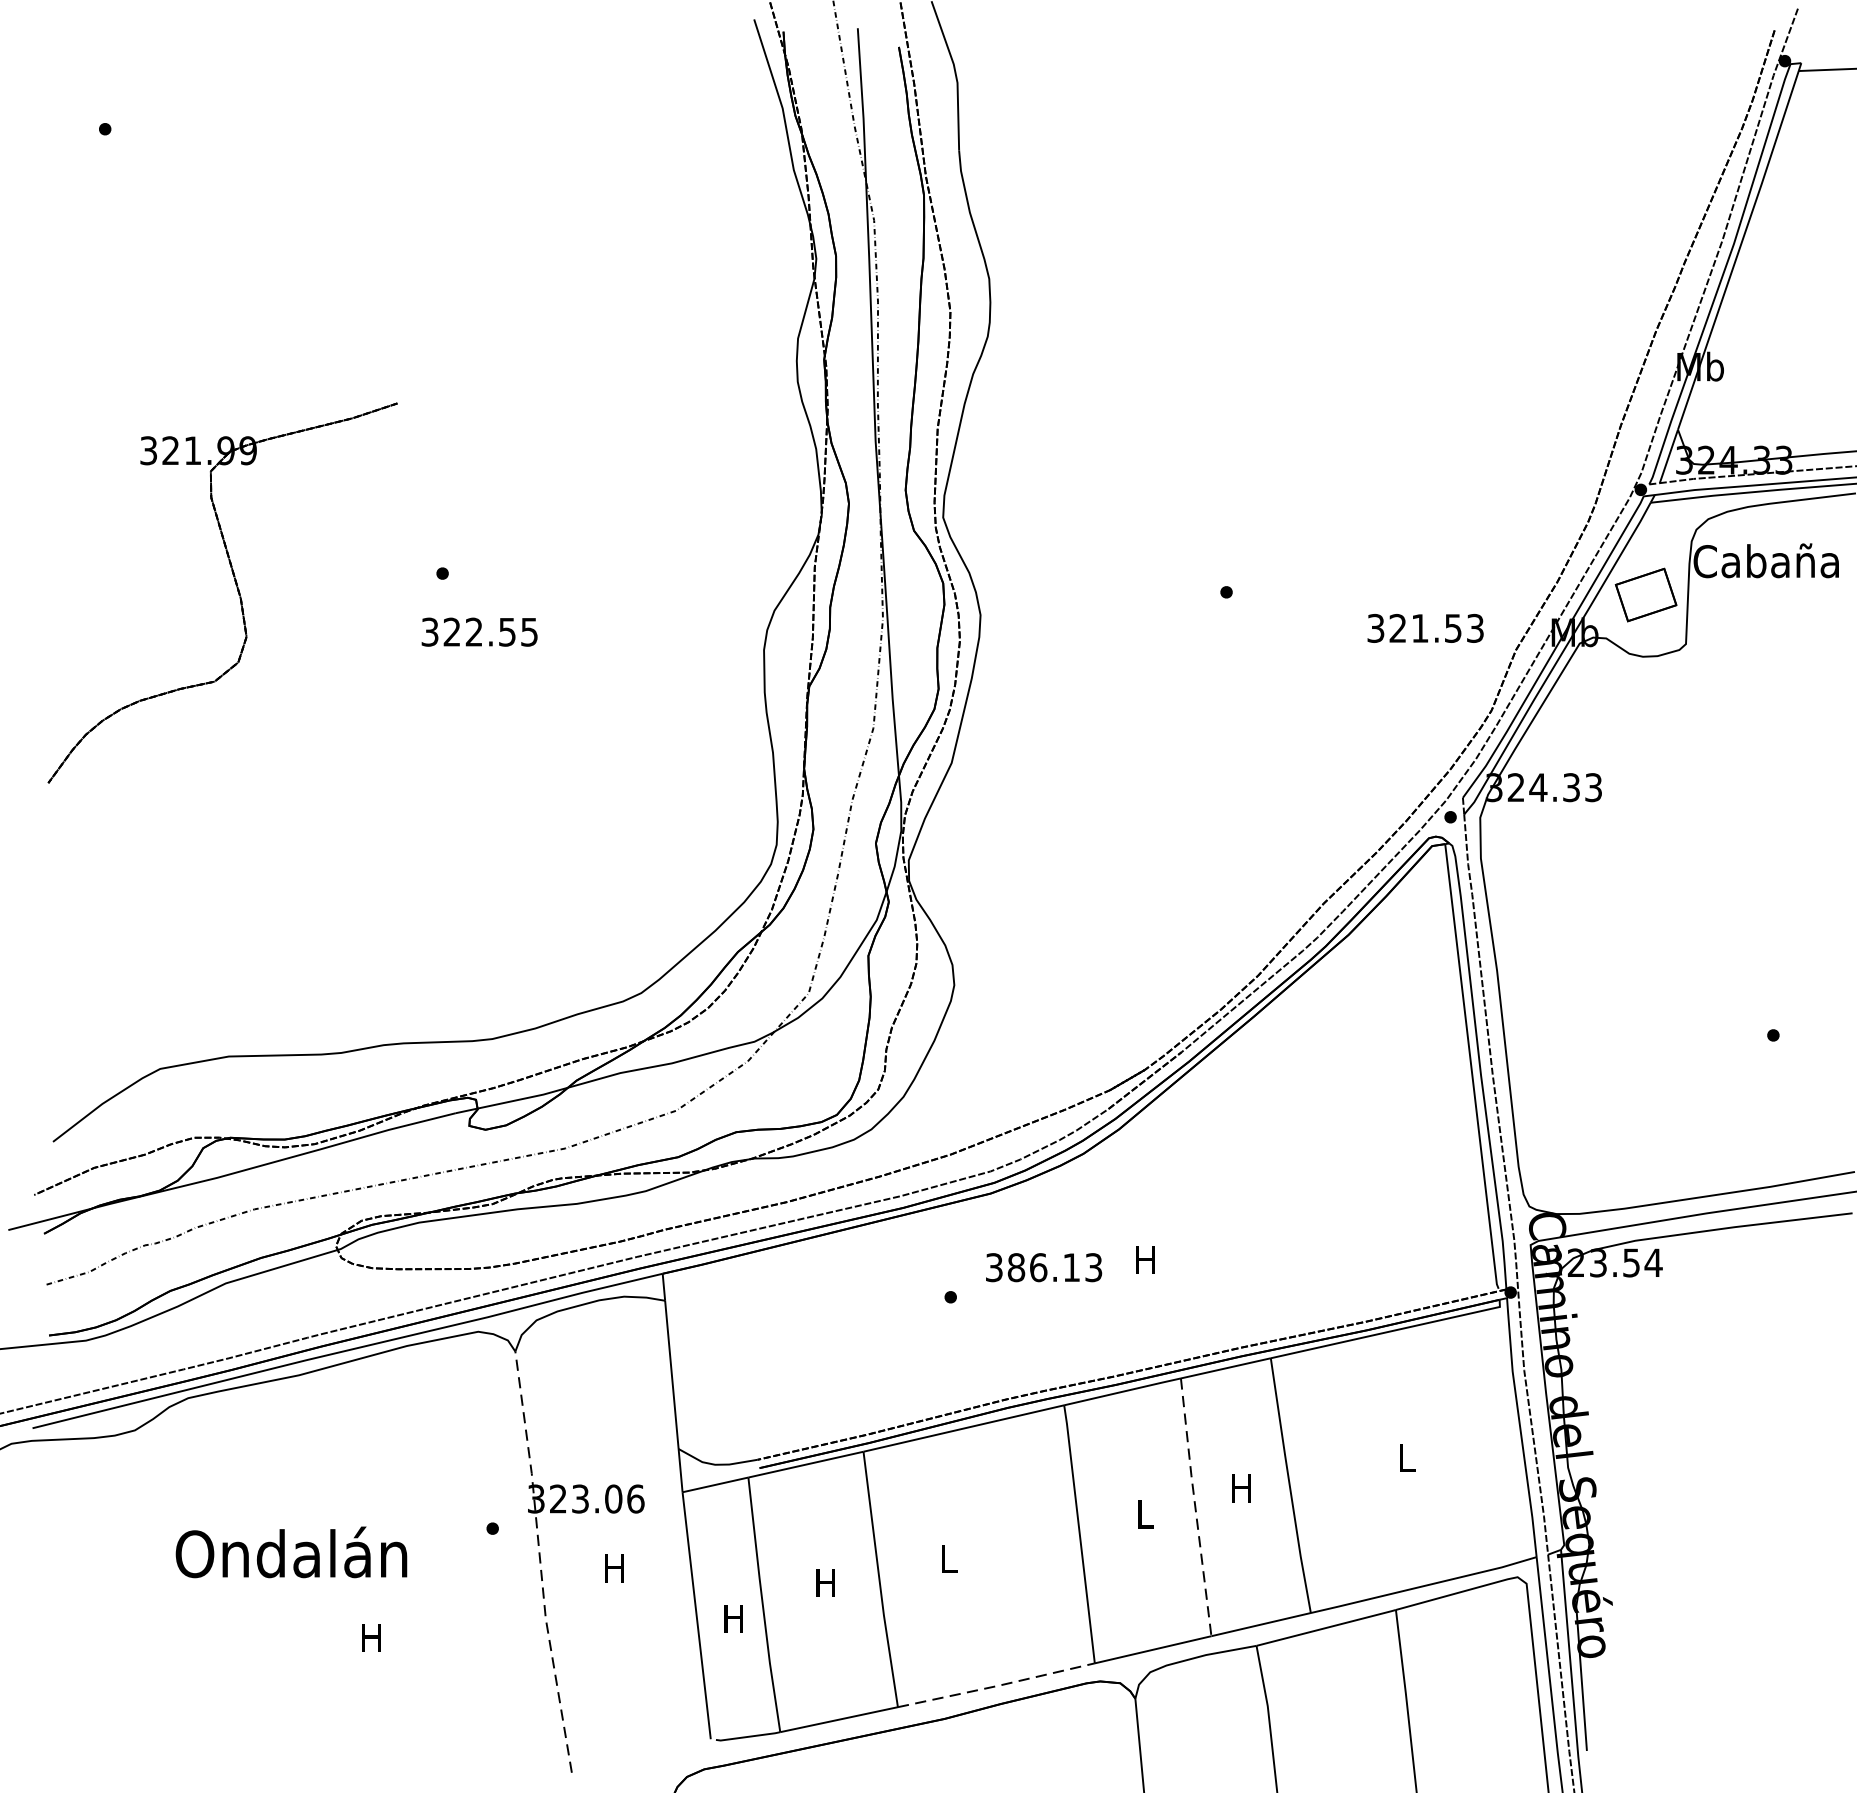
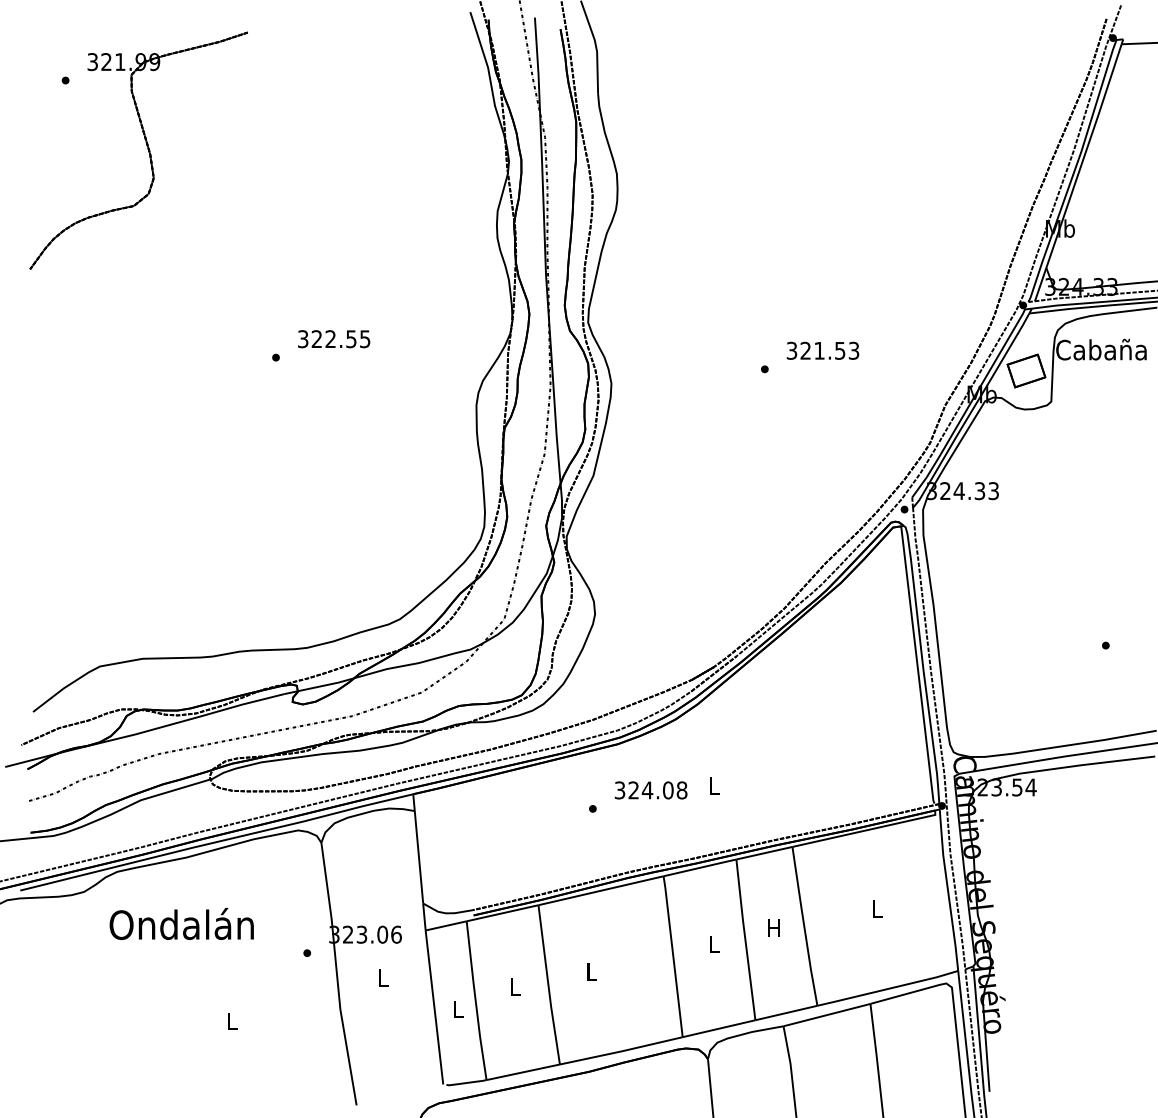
part: (234, 586) -> (146, 146), moved
text: (1424, 627) -> (822, 350), moved
text: (480, 632) -> (334, 339), moved
text: (1144, 1259) -> (713, 785), H -> L
text: (1054, 1267) -> (657, 790), 386.13 -> 324.08
line: (1195, 1506) -> (745, 939), dashed -> solid
text: (291, 1551) -> (181, 923), moved
line: (539, 1561) -> (336, 973), dashed -> solid
text: (613, 1567) -> (382, 977), H -> L
text: (825, 1582) -> (514, 986), H -> L
text: (733, 1618) -> (457, 1009), H -> L
text: (371, 1638) -> (231, 1021), H -> L
line: (998, 1686) -> (622, 1051), dashed -> solid

